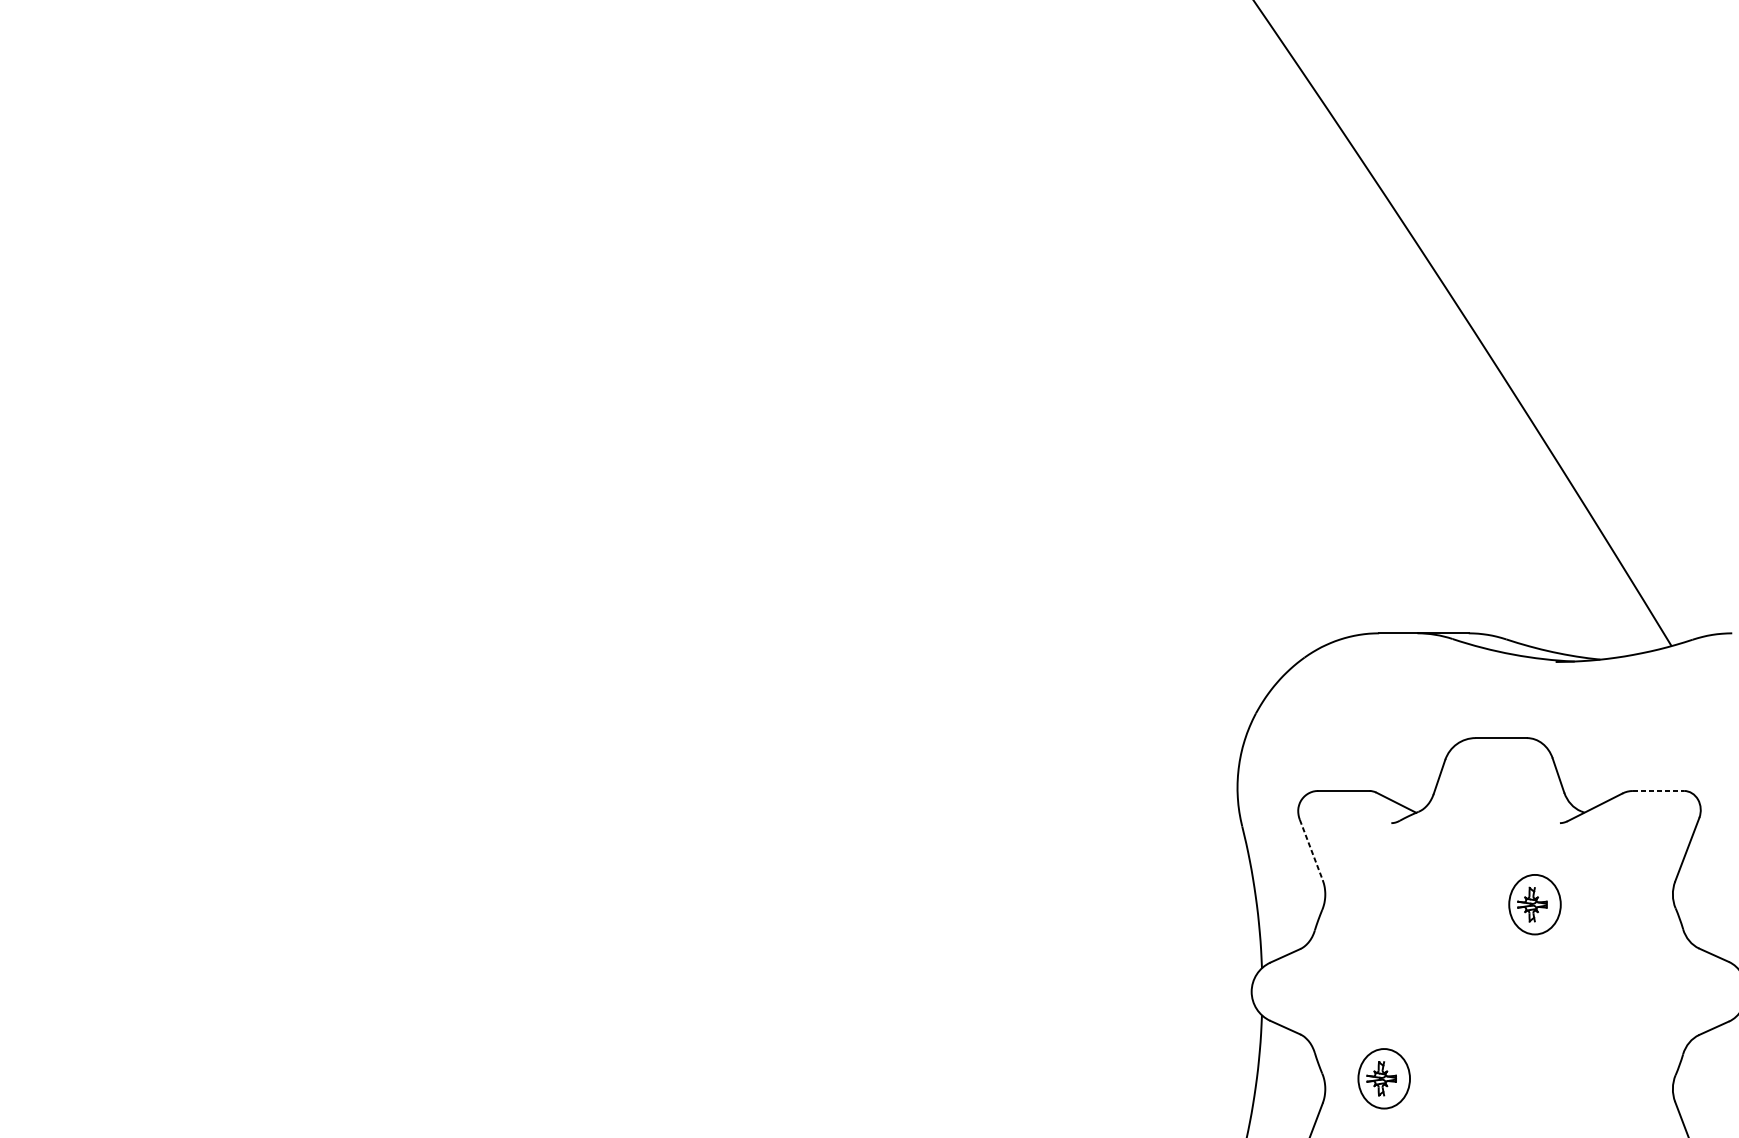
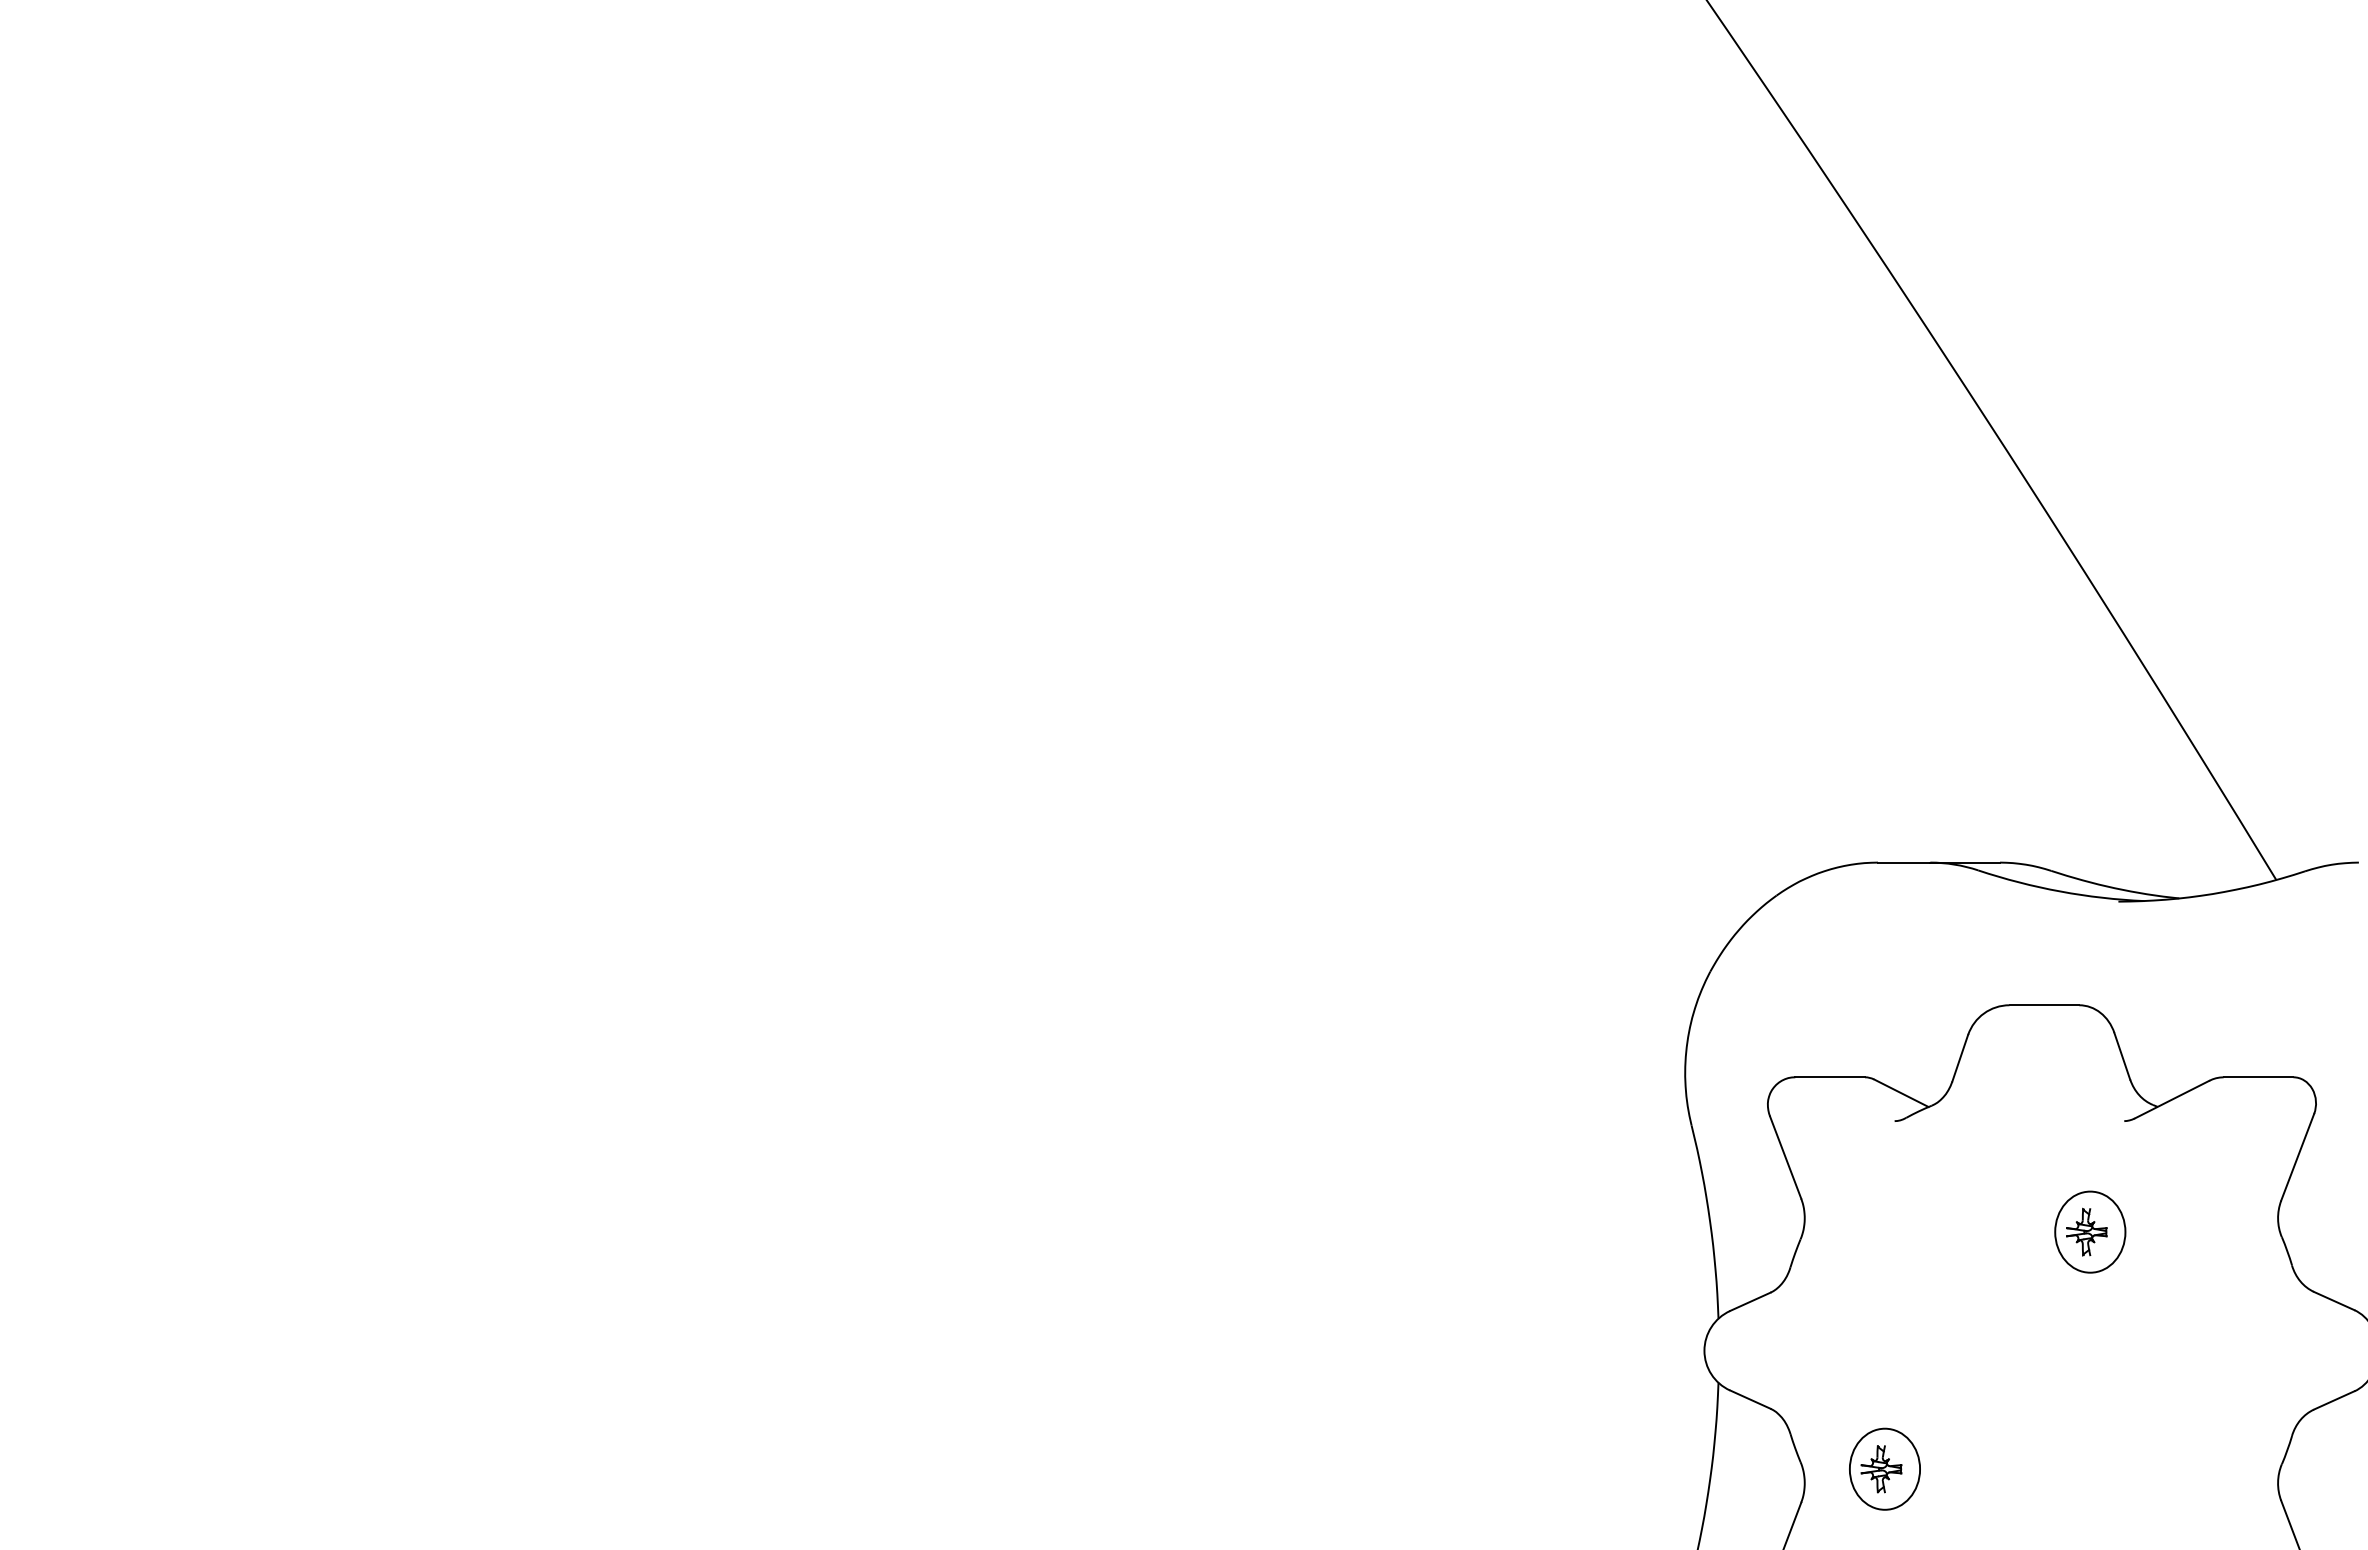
line: (1658, 791) -> (2258, 1077), dashed -> solid
line: (1311, 849) -> (1785, 1157), dashed -> solid

